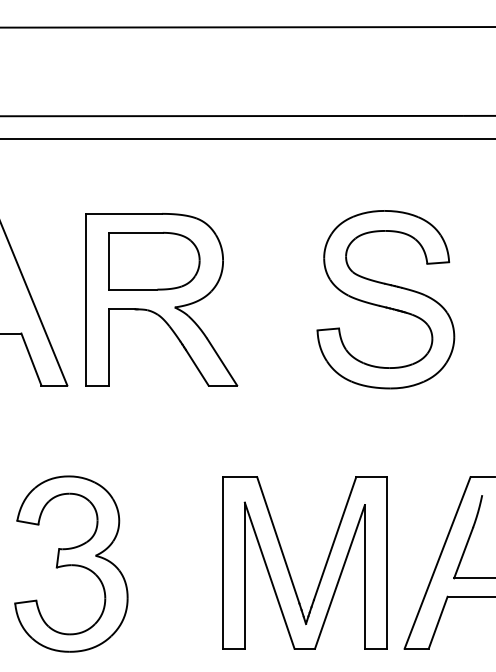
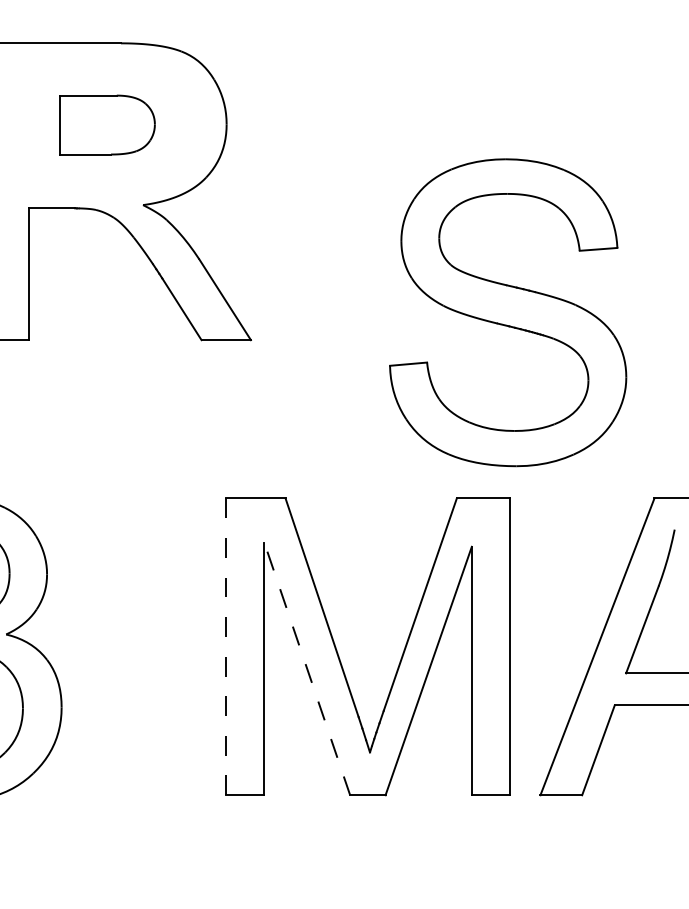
part: (154, 260) -> (108, 123), size x0.6
part: (385, 299) -> (507, 312), moved
line: (222, 562) -> (225, 646), solid -> dashed
line: (269, 575) -> (306, 668), solid -> dashed

